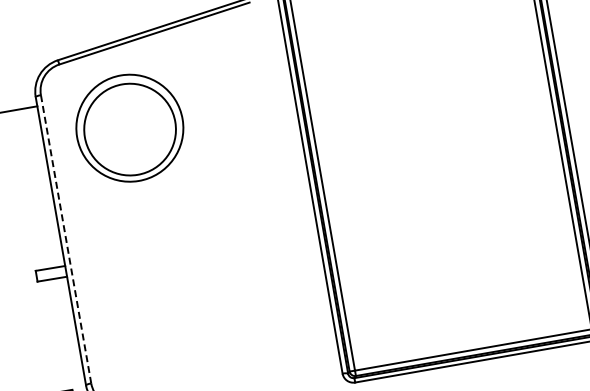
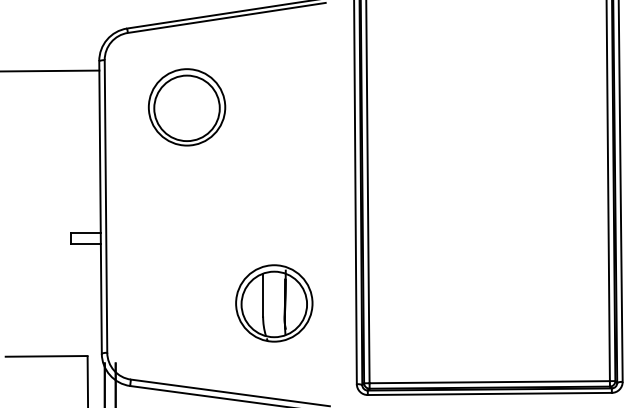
part: (129, 128) -> (186, 107), size x0.71
line: (66, 239) -> (106, 206), dashed -> solid
part: (248, 307) -> (274, 303), added

